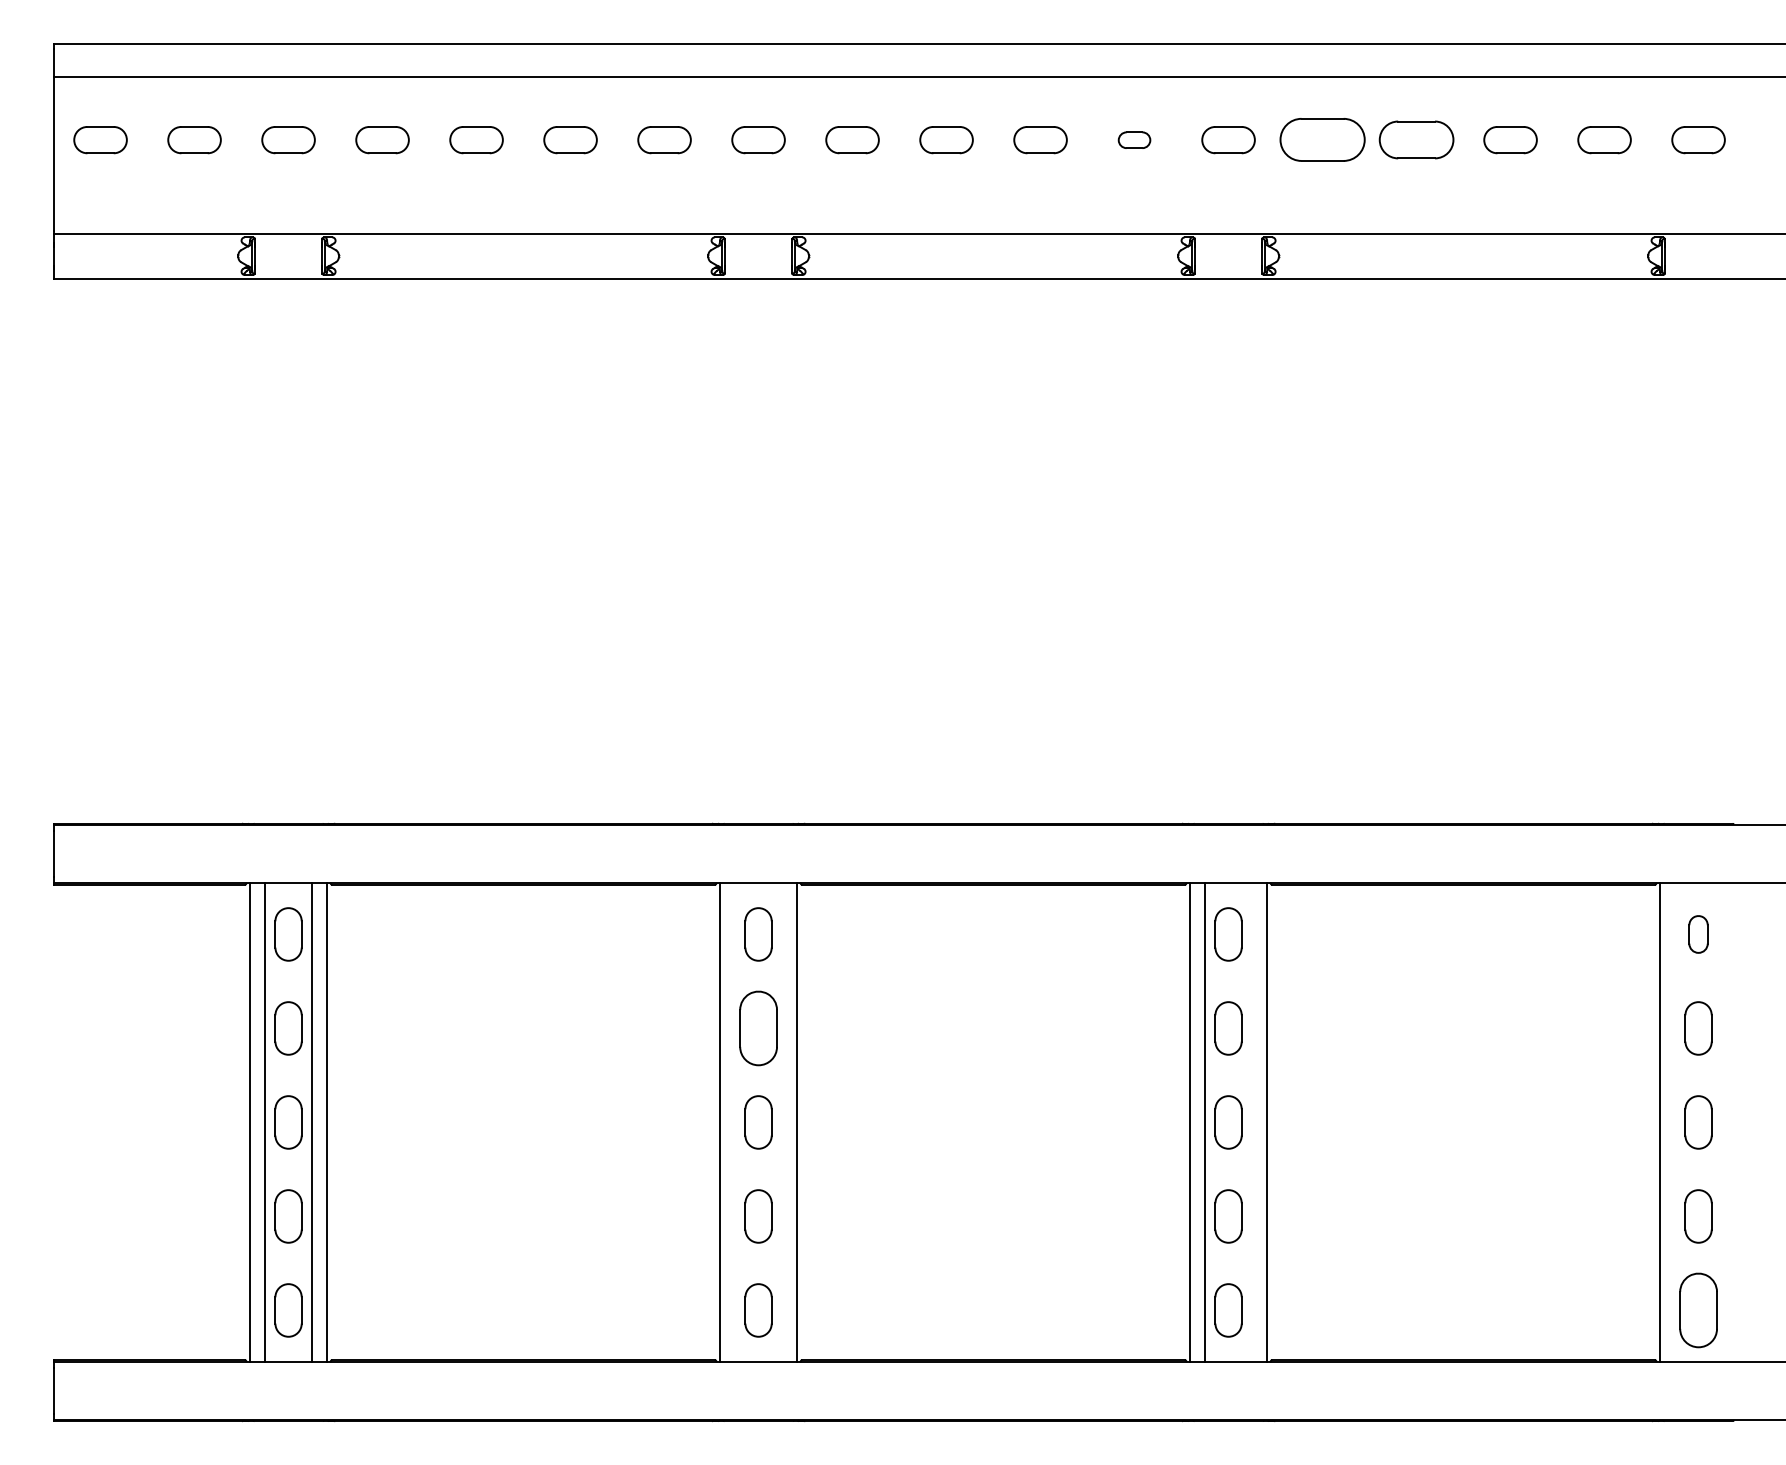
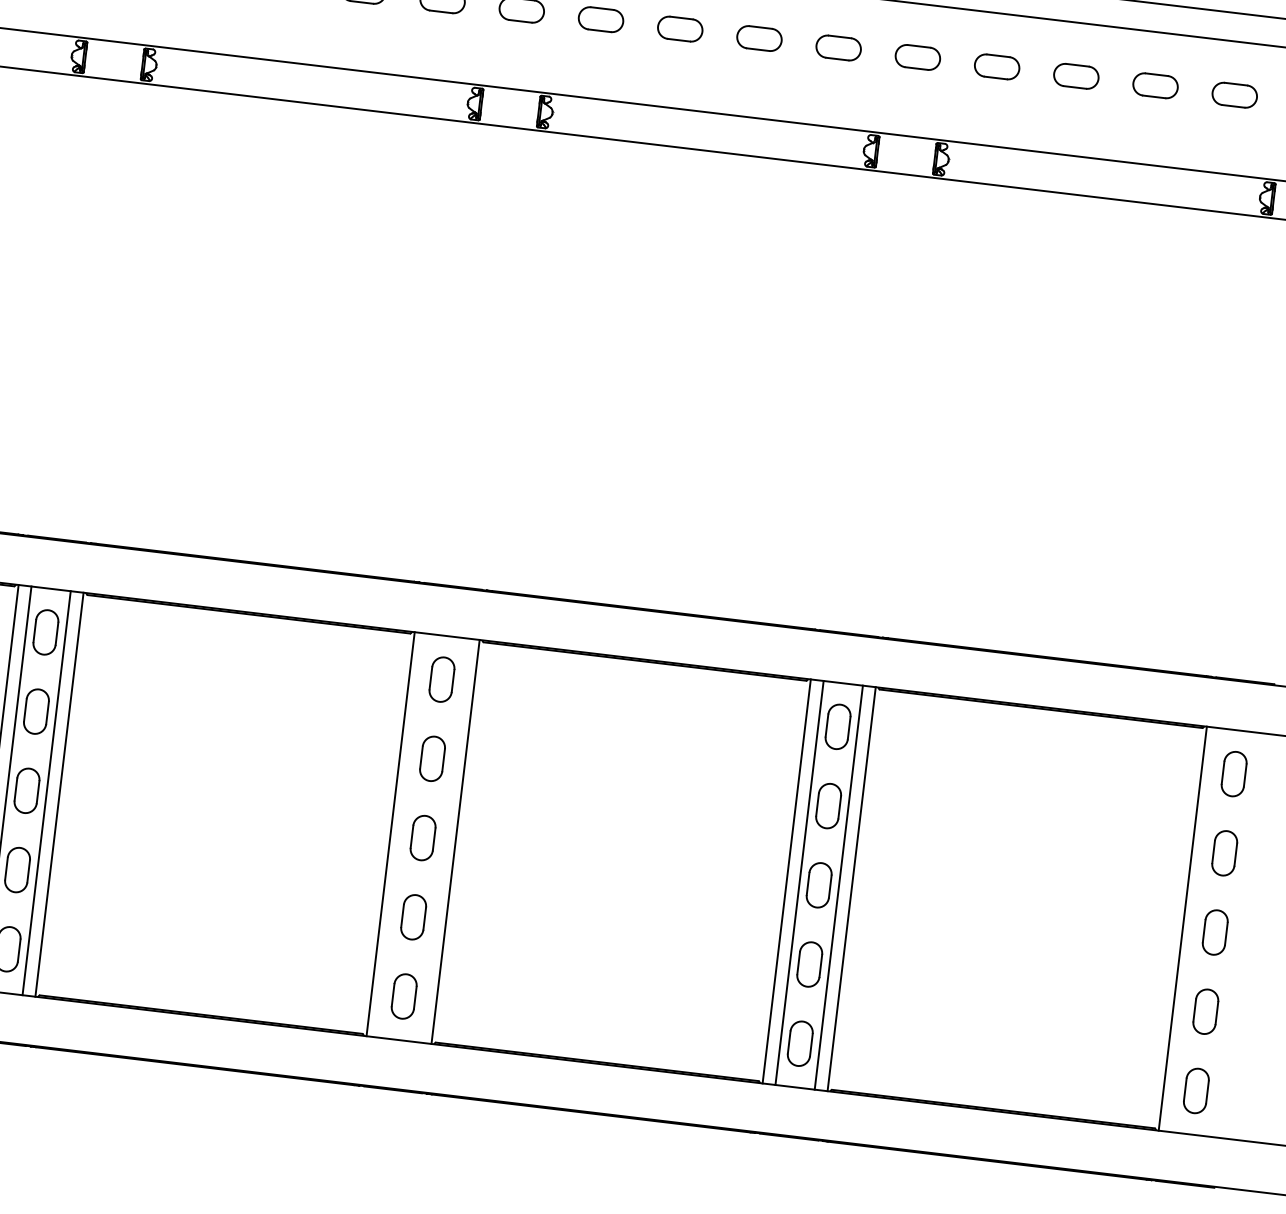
part: (1134, 140) -> (838, 48), size x1.67
part: (1322, 140) -> (997, 67), size x0.62
part: (1416, 140) -> (1076, 76), size x0.71
part: (1698, 934) -> (1234, 774), size x1.43
part: (758, 1028) -> (432, 758), size x0.71
line: (1251, 1122) -> (838, 887), added
part: (1698, 1310) -> (1196, 1091), size x0.71

